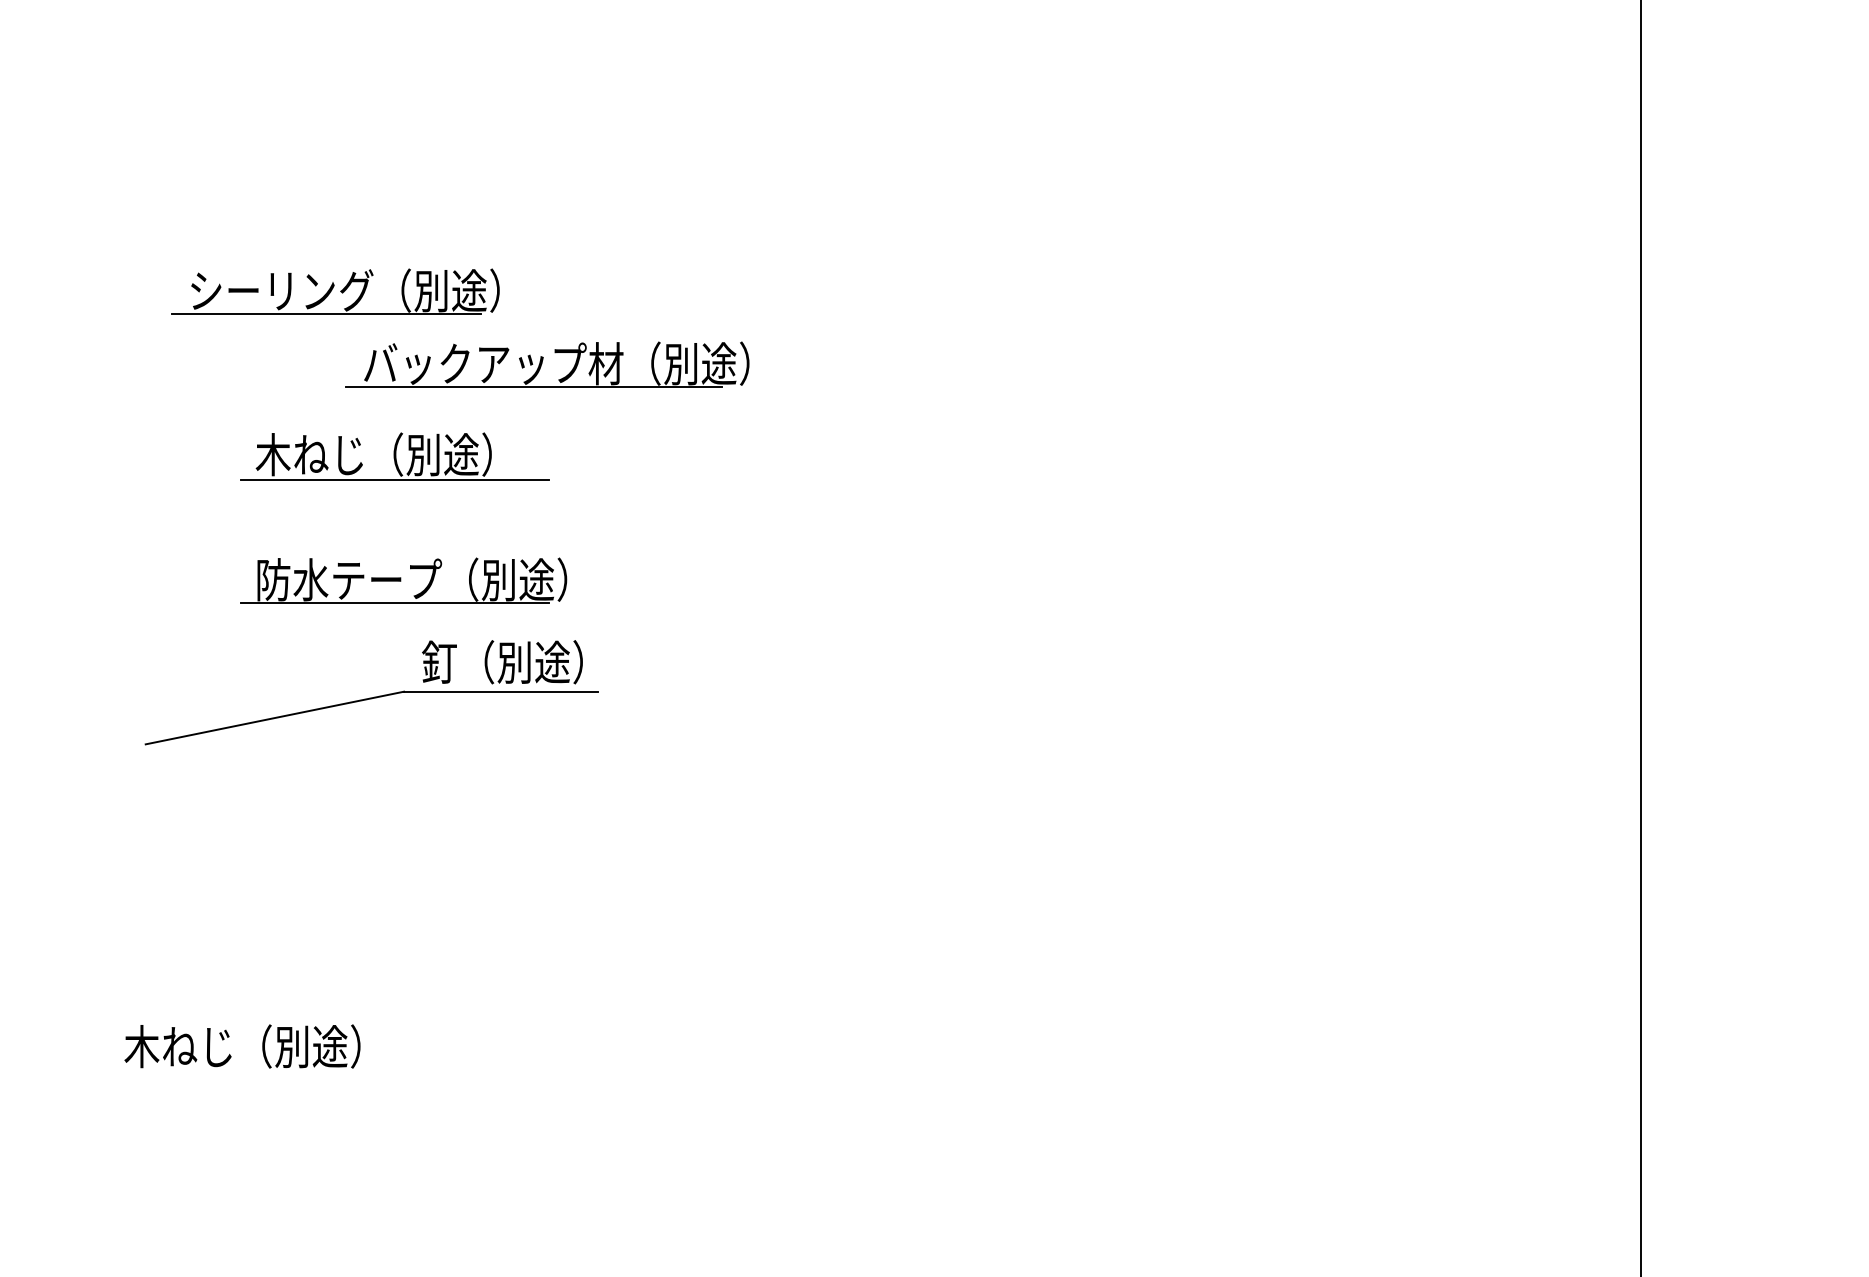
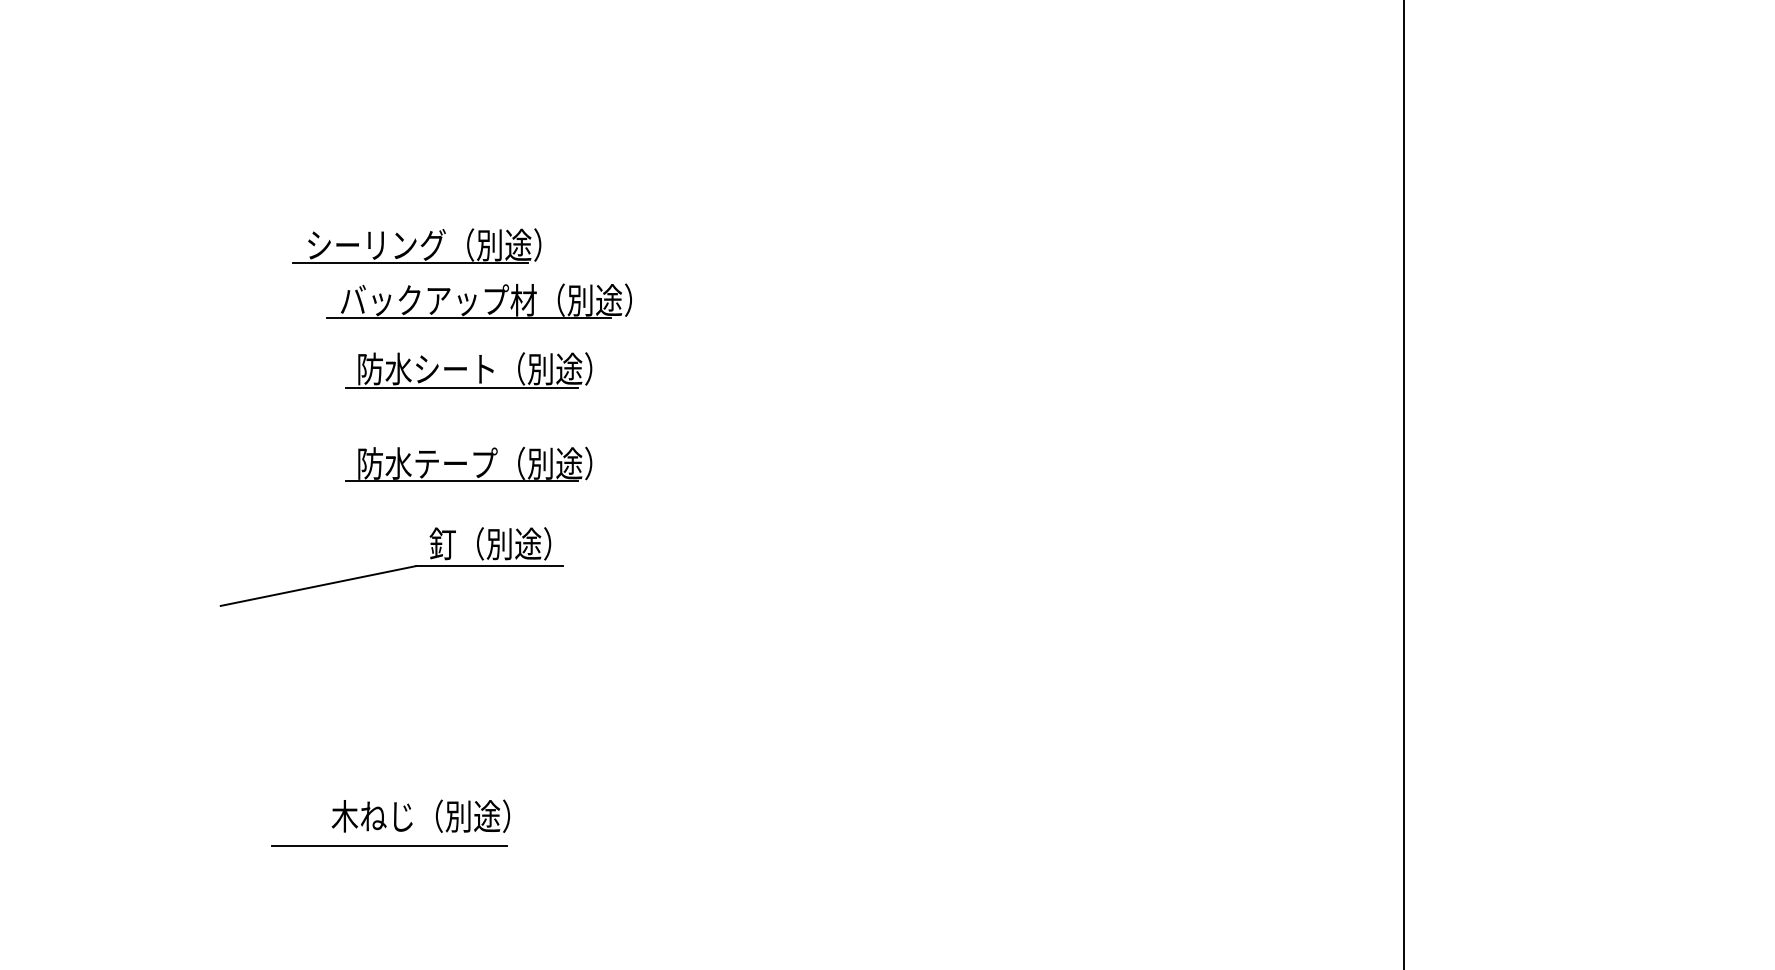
part: (546, 364) -> (478, 300), moved
text: (411, 454) -> (474, 368), 木ねじ（別途） -> 防水シート（別途）
part: (371, 692) -> (391, 566), moved
text: (241, 1045) -> (420, 815), moved
line: (298, 1086) -> (389, 846), added

